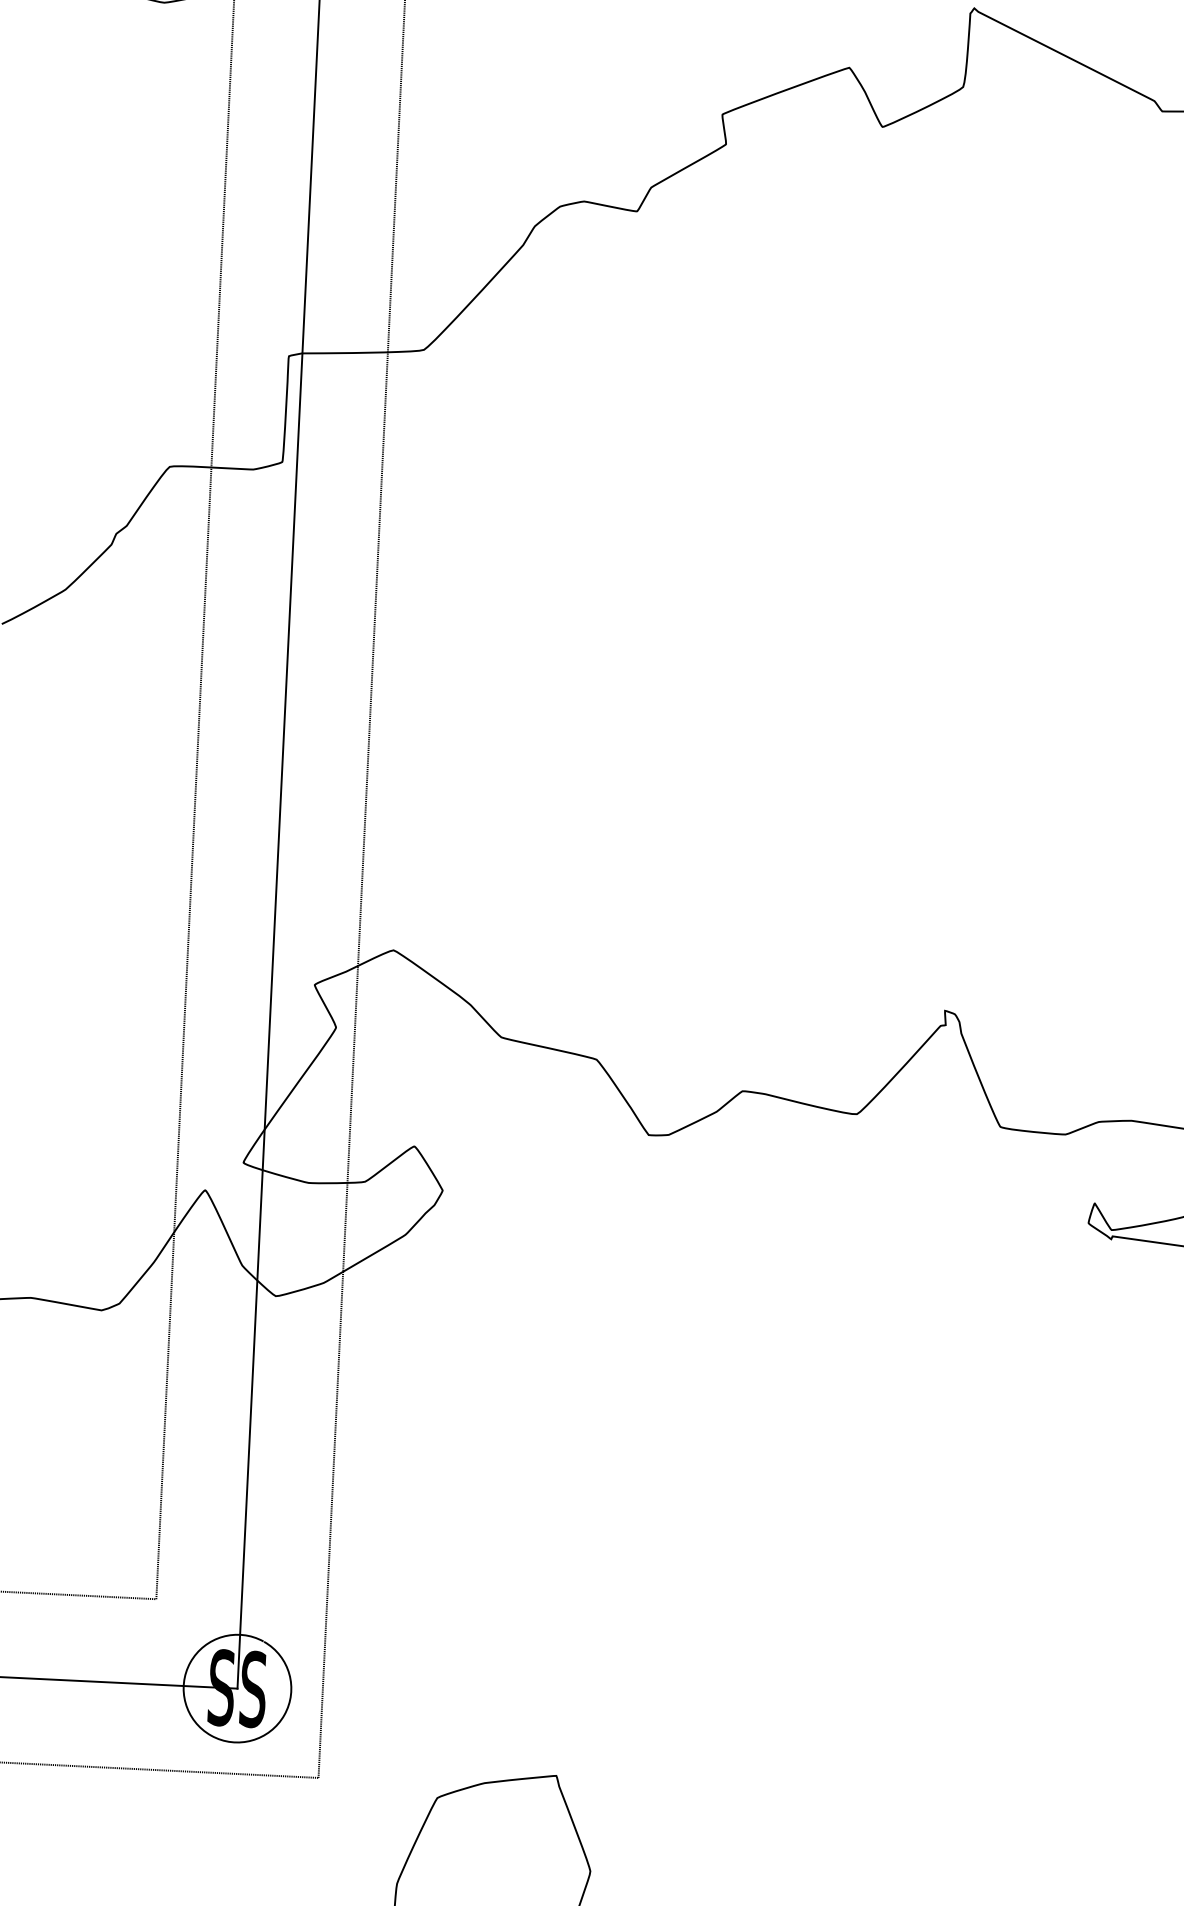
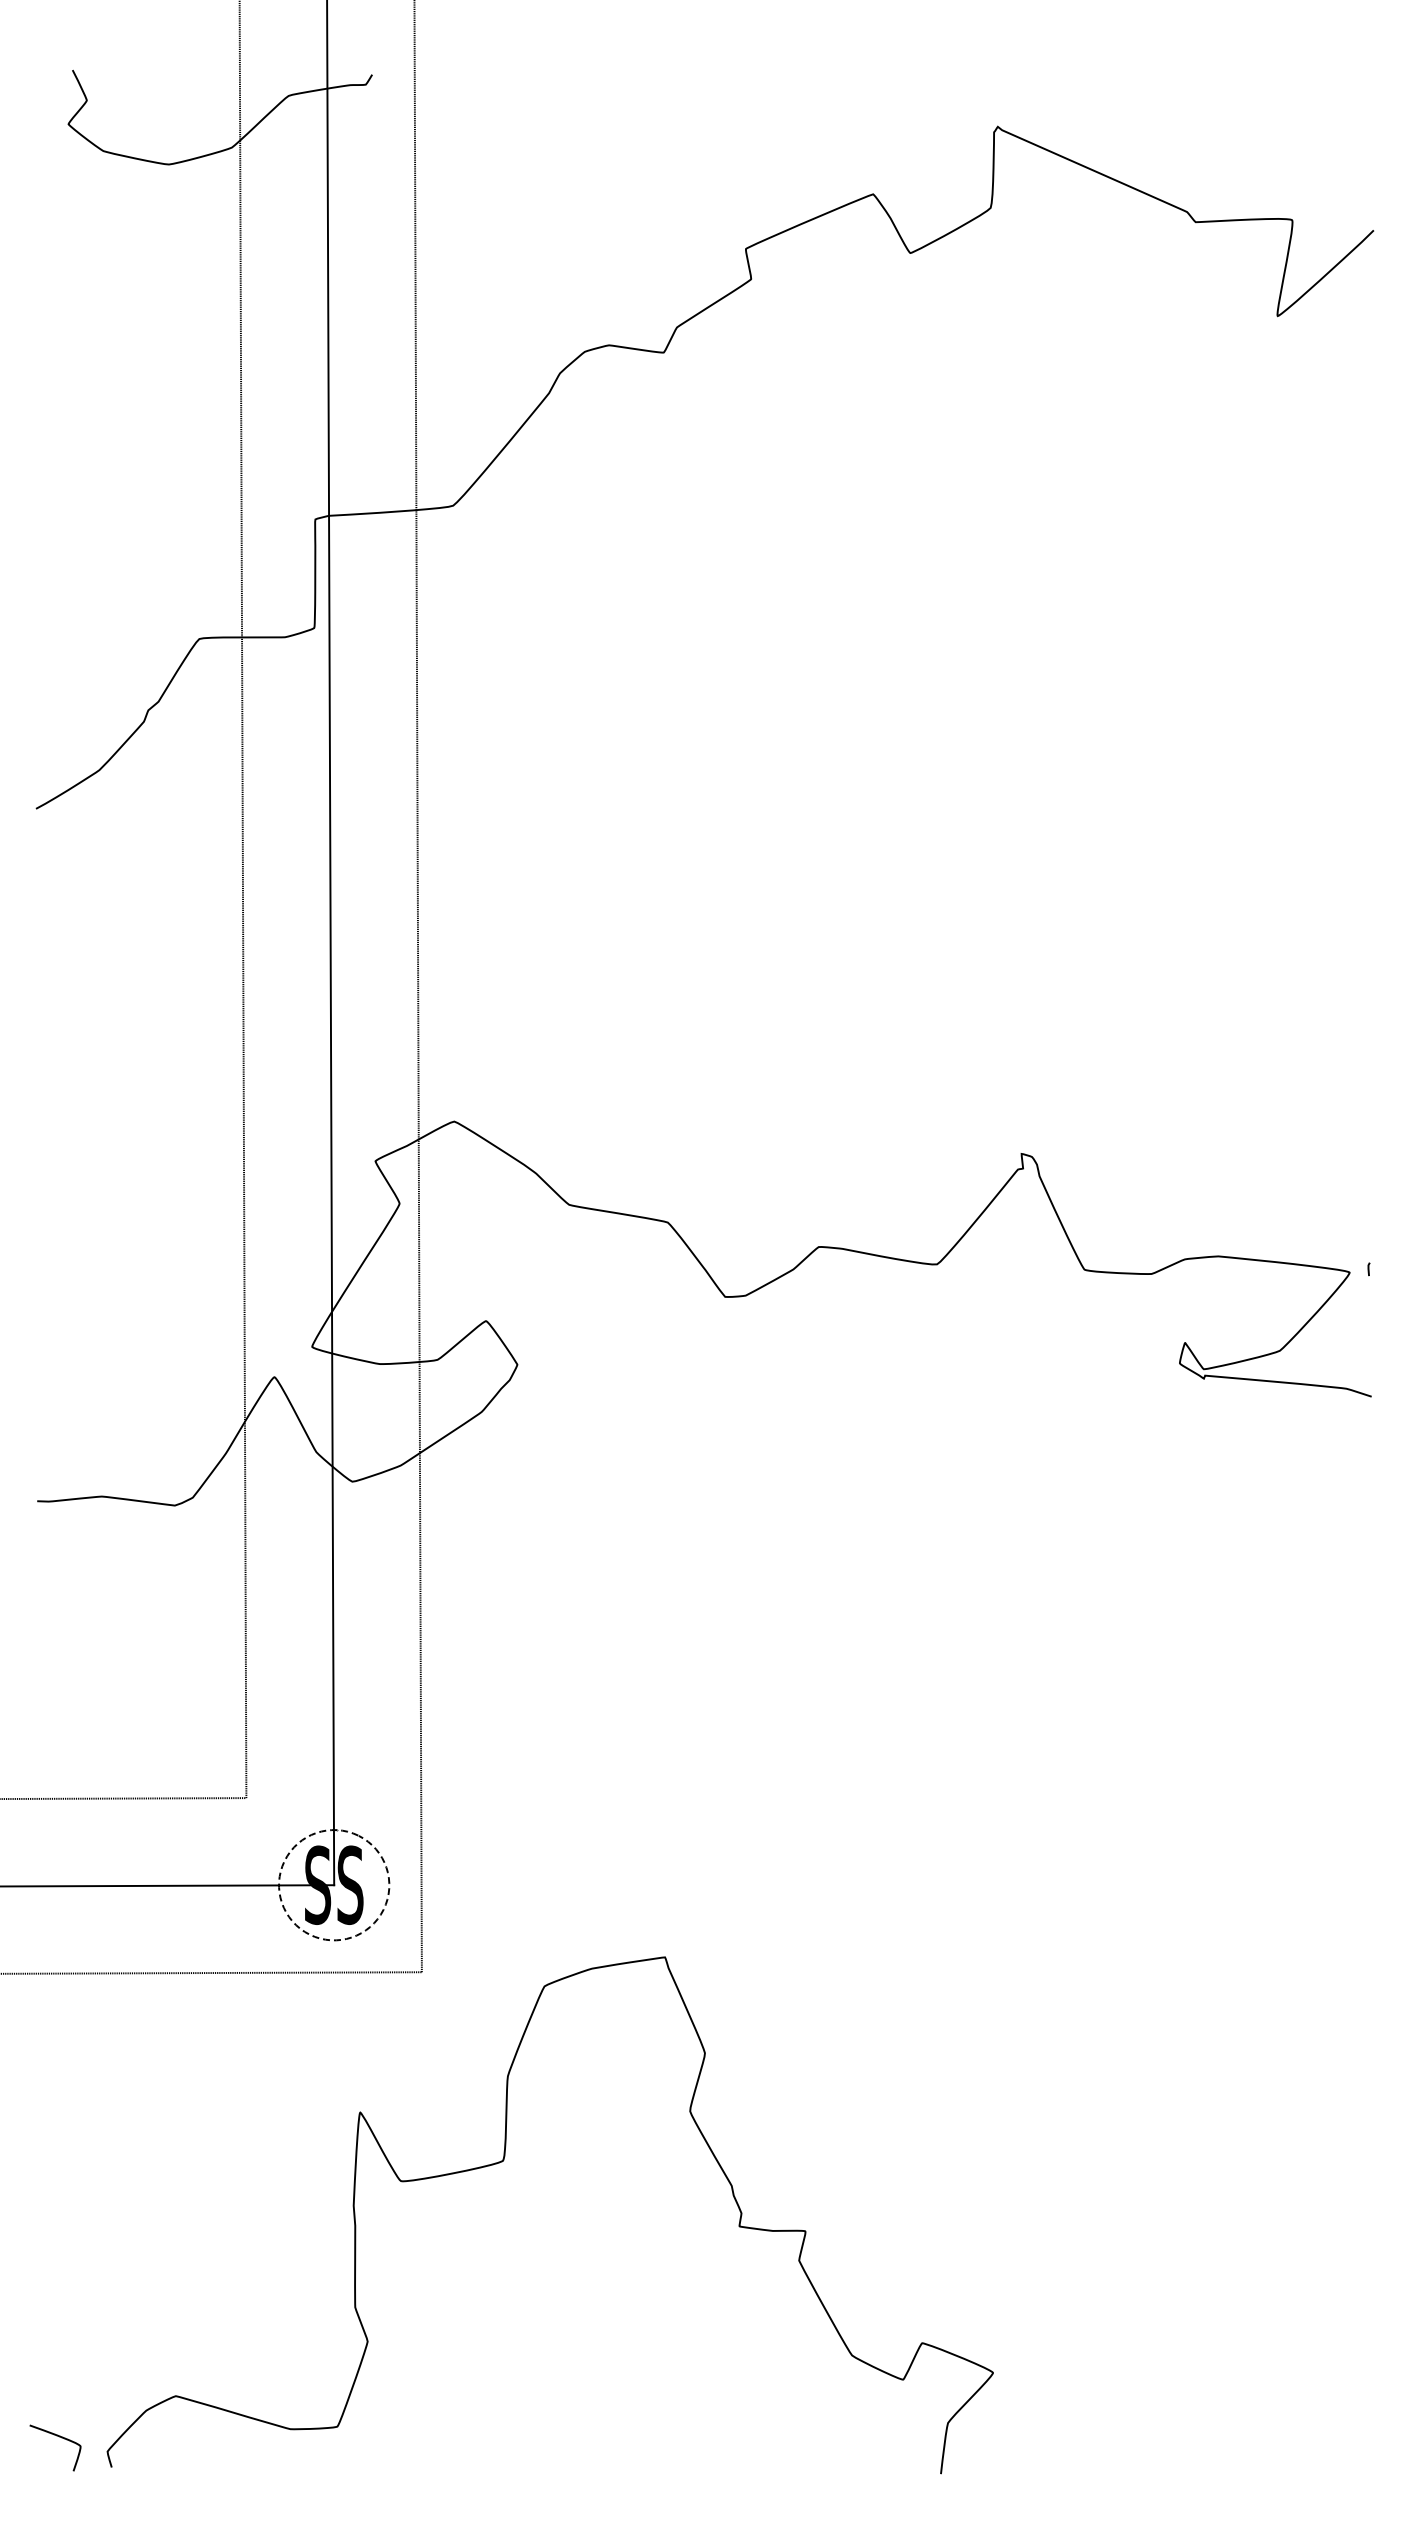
arc: (210, 1735) -> (309, 1934), solid -> dashed

